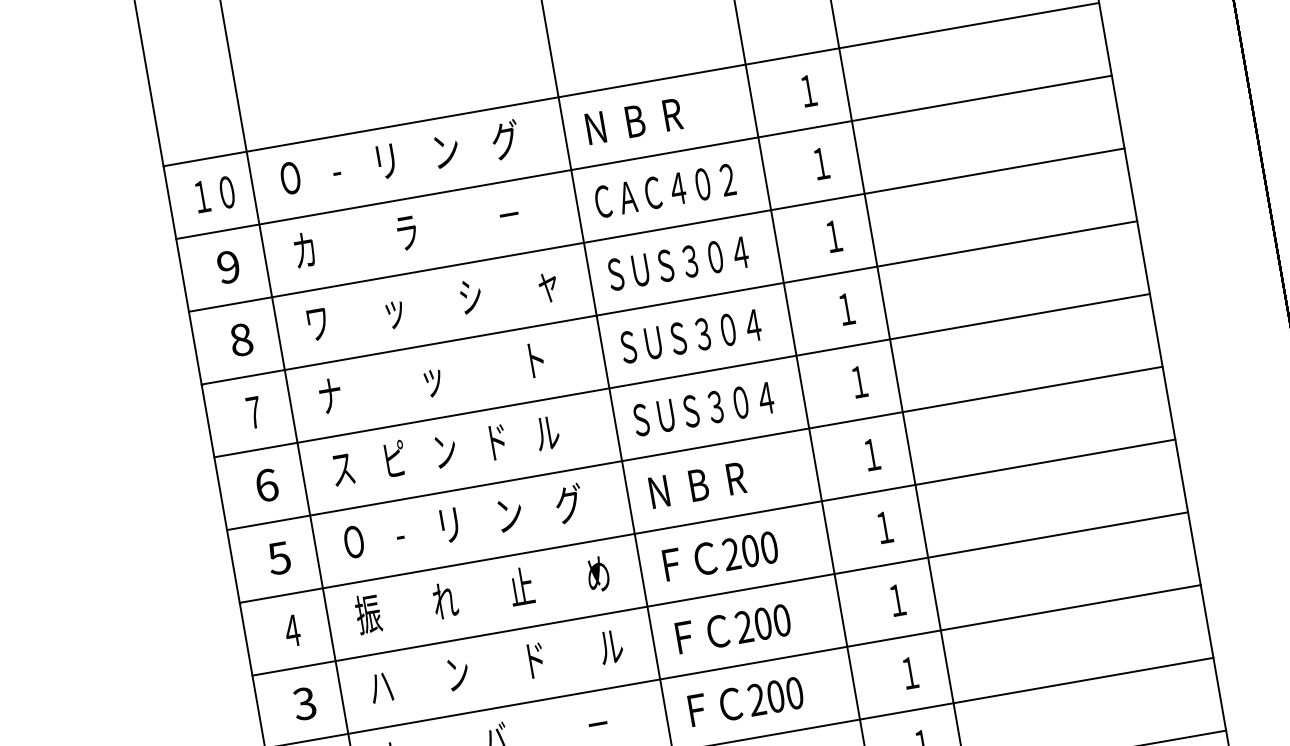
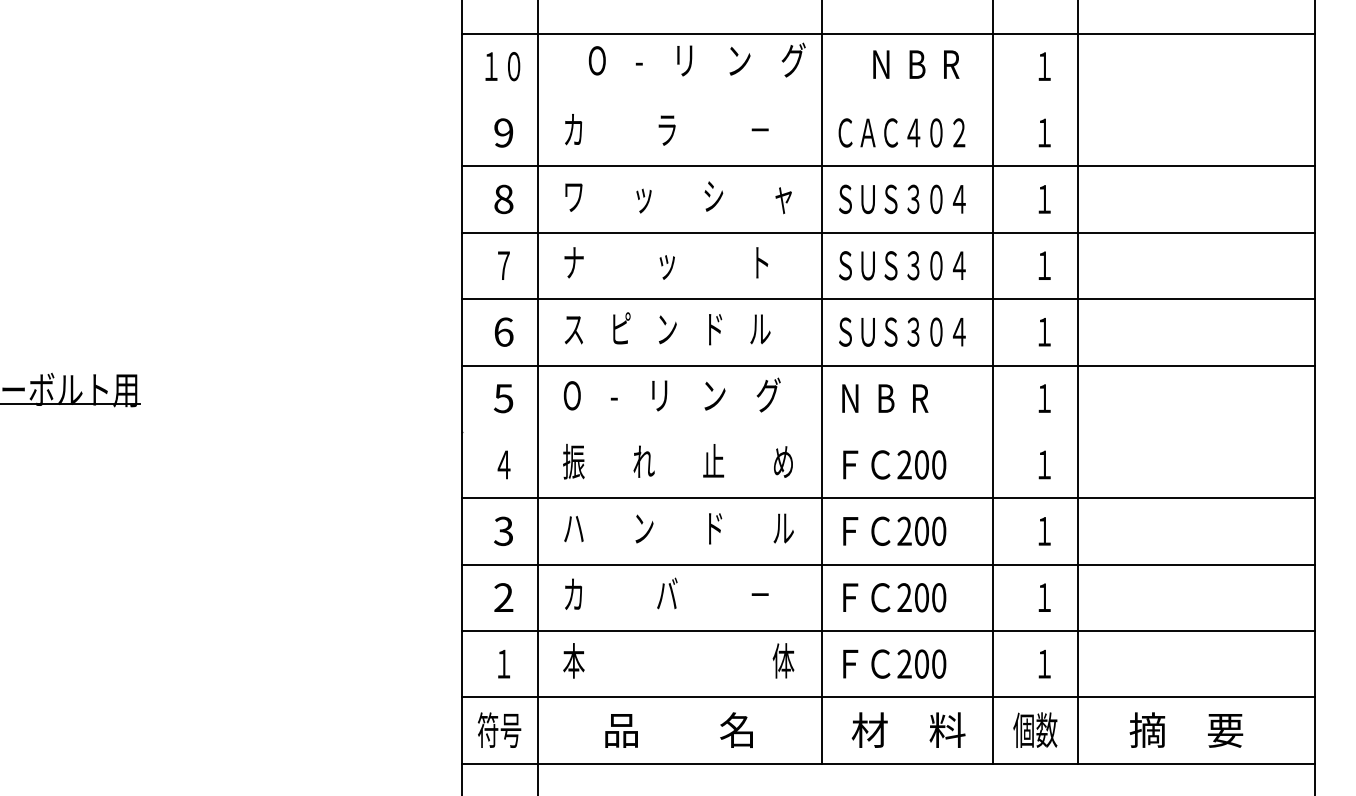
text: (634, 121) -> (916, 64), moved
line: (643, 156) -> (888, 99), removed
text: (399, 157) -> (696, 59), moved
line: (707, 520) -> (888, 431), removed

